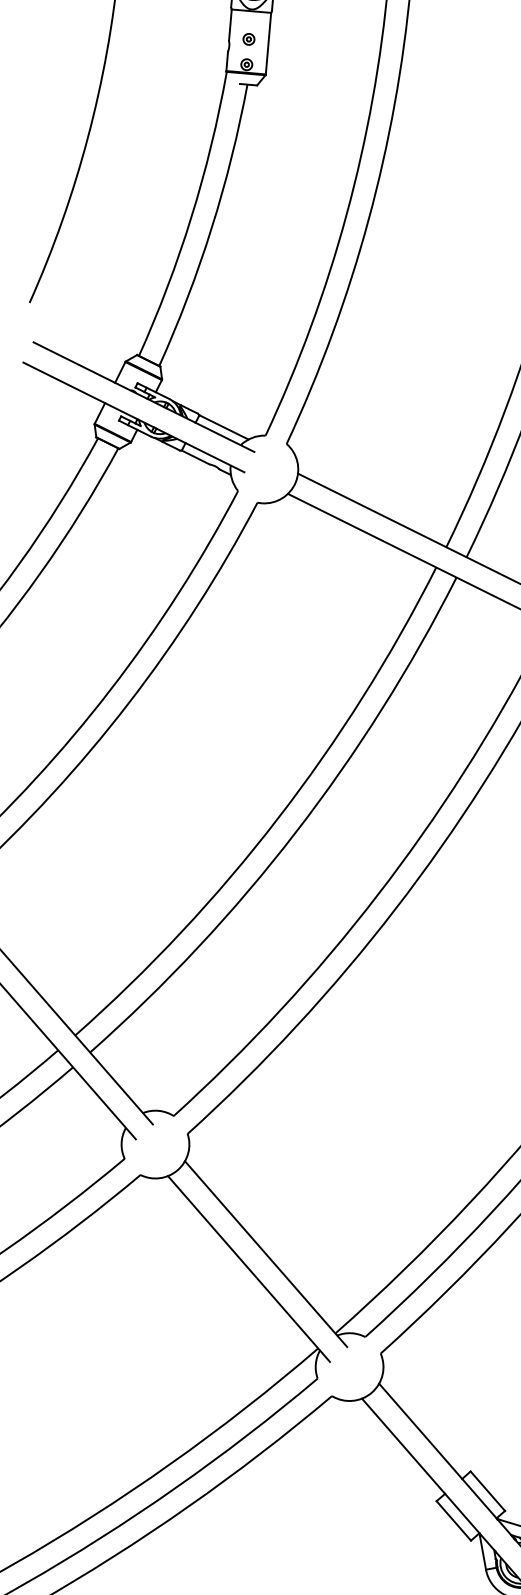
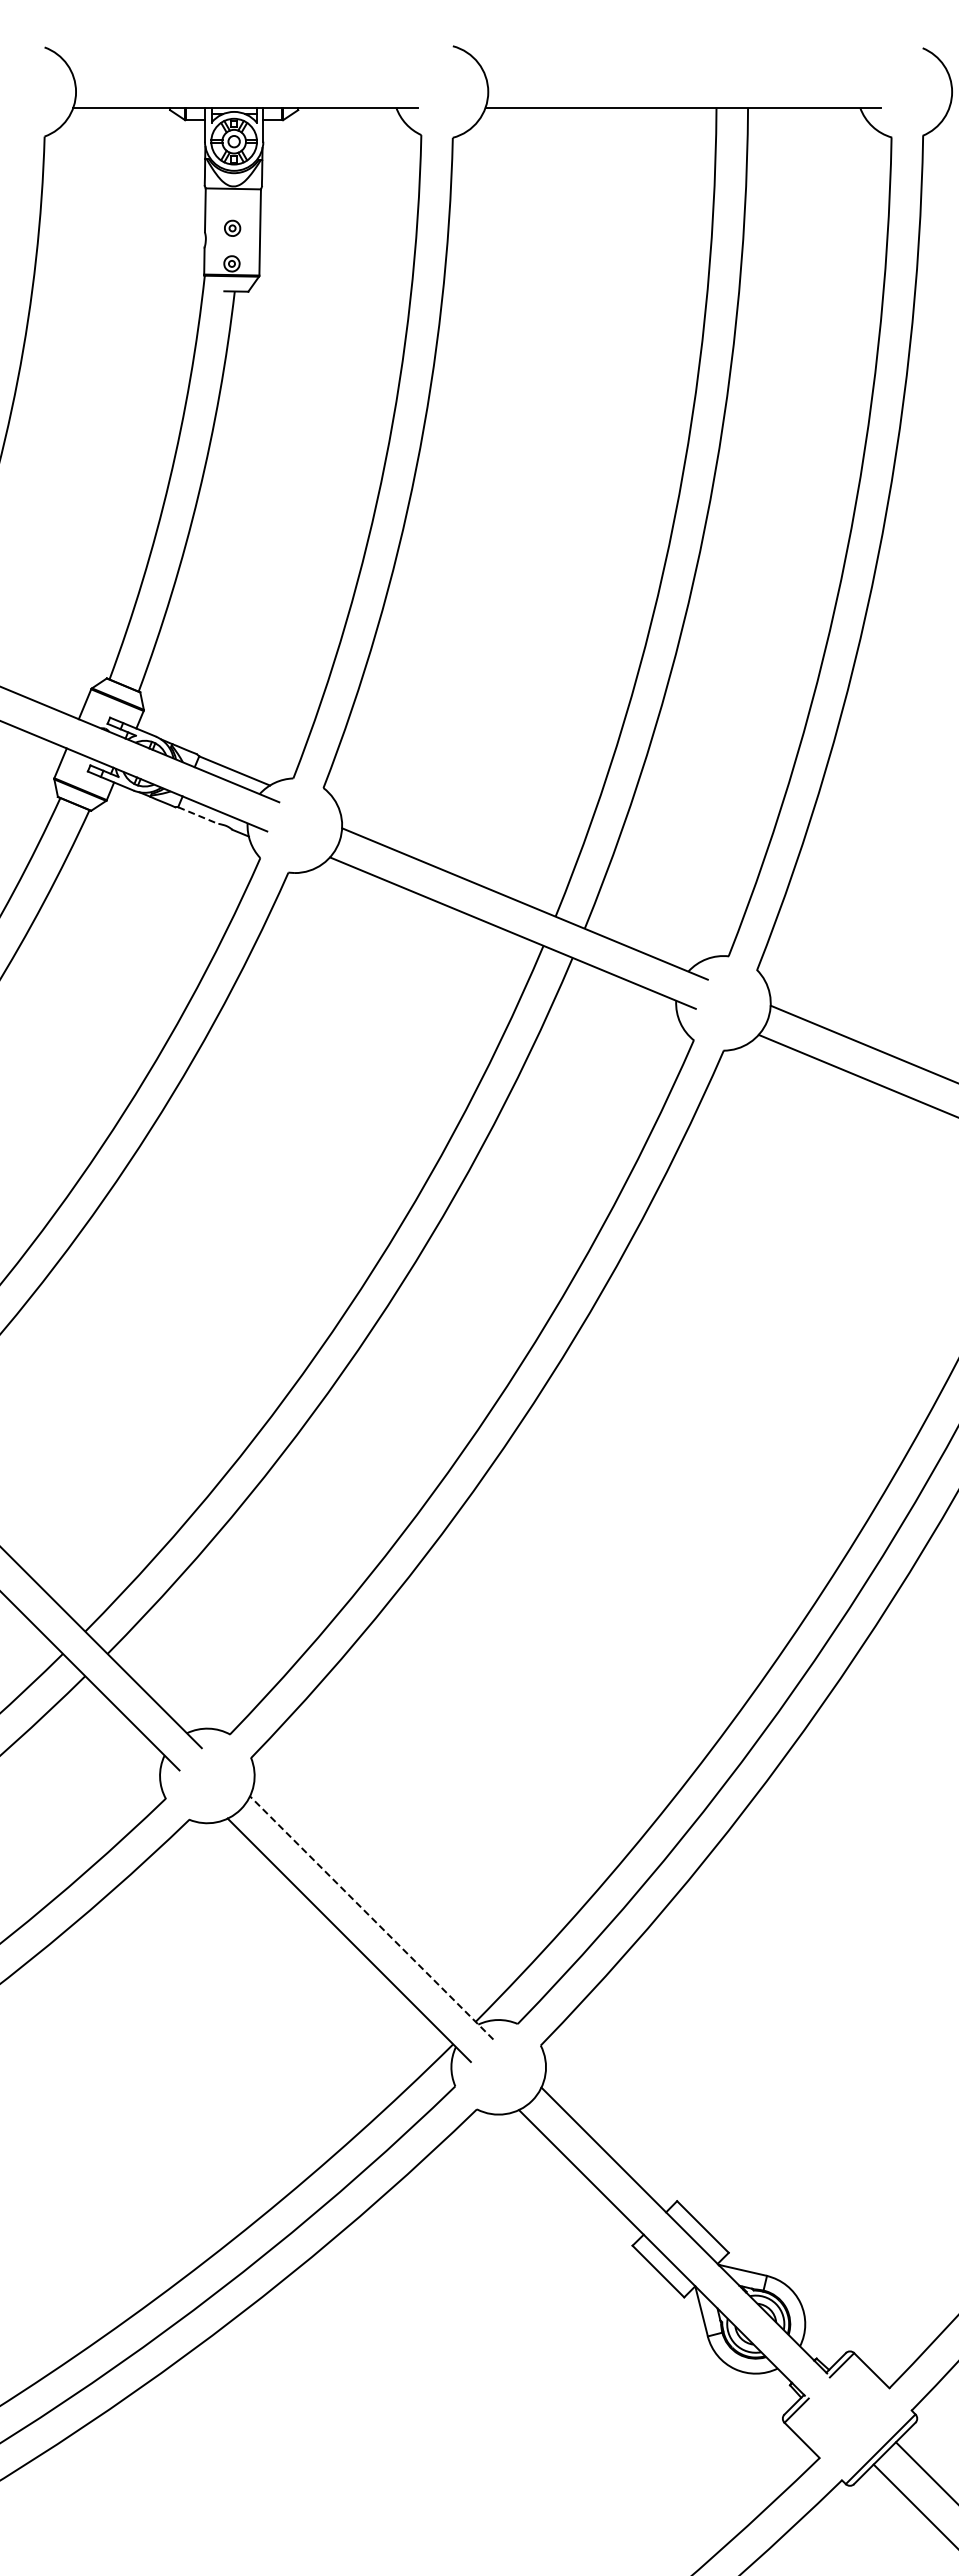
line: (195, 457) -> (198, 815), solid -> dashed
line: (265, 1253) -> (371, 1917), solid -> dashed

